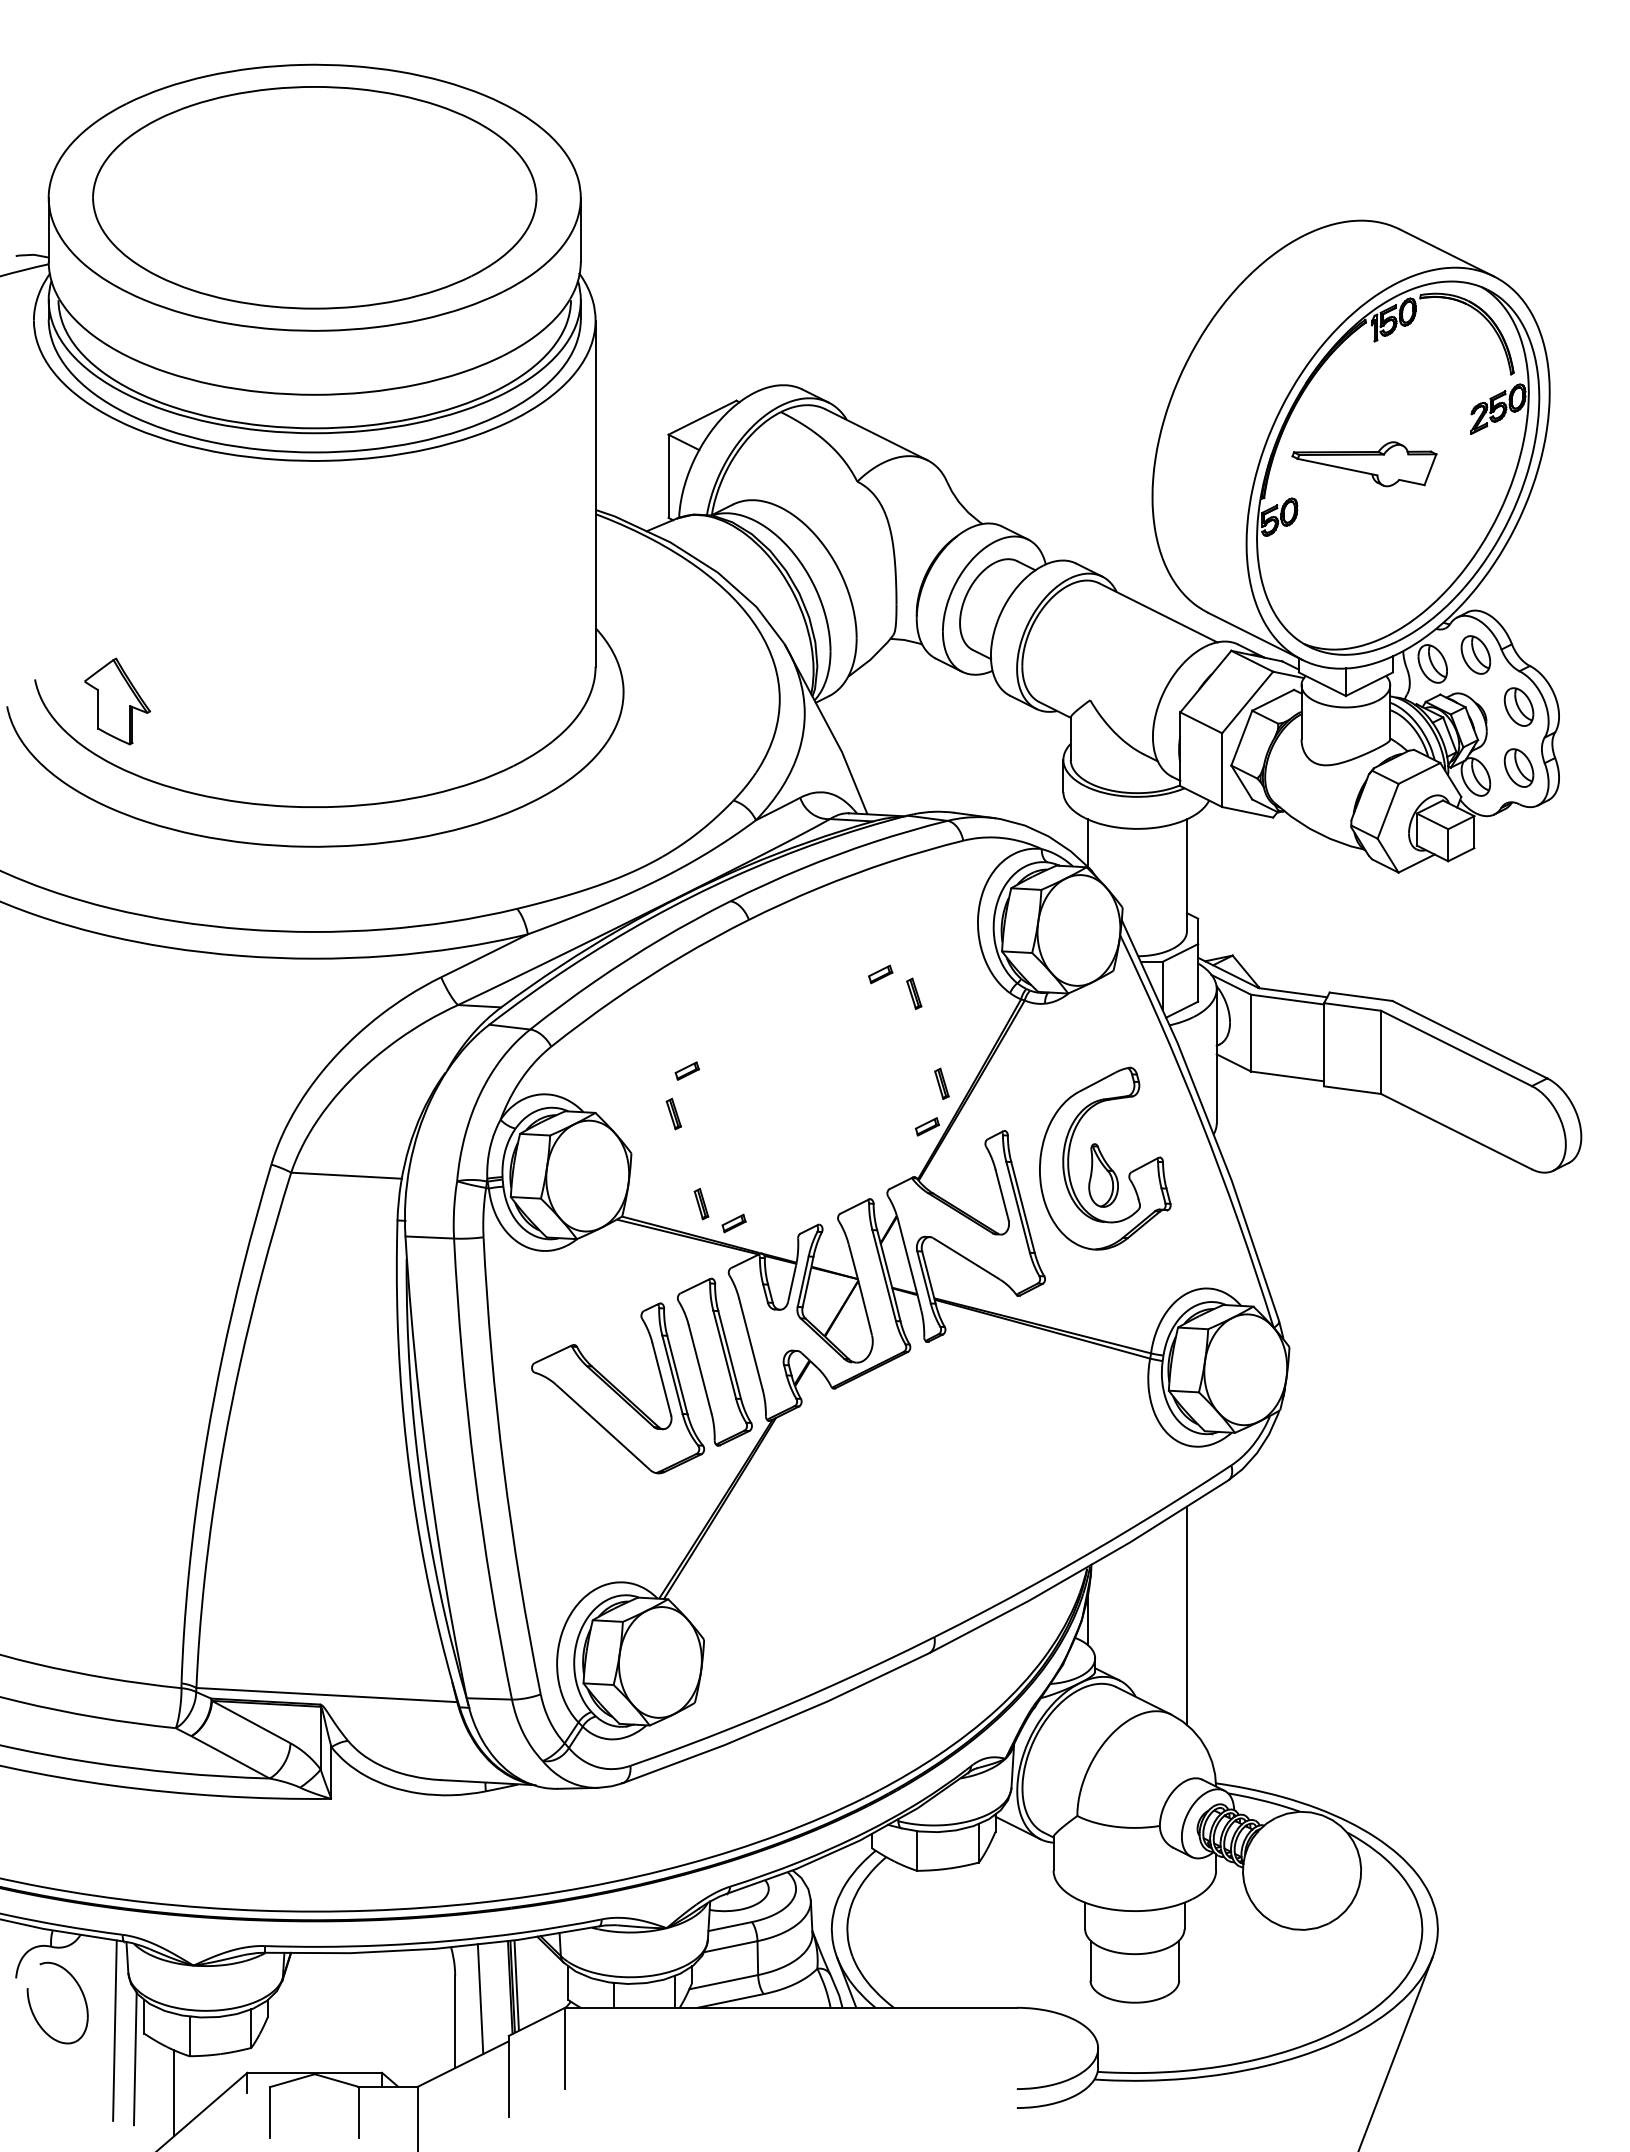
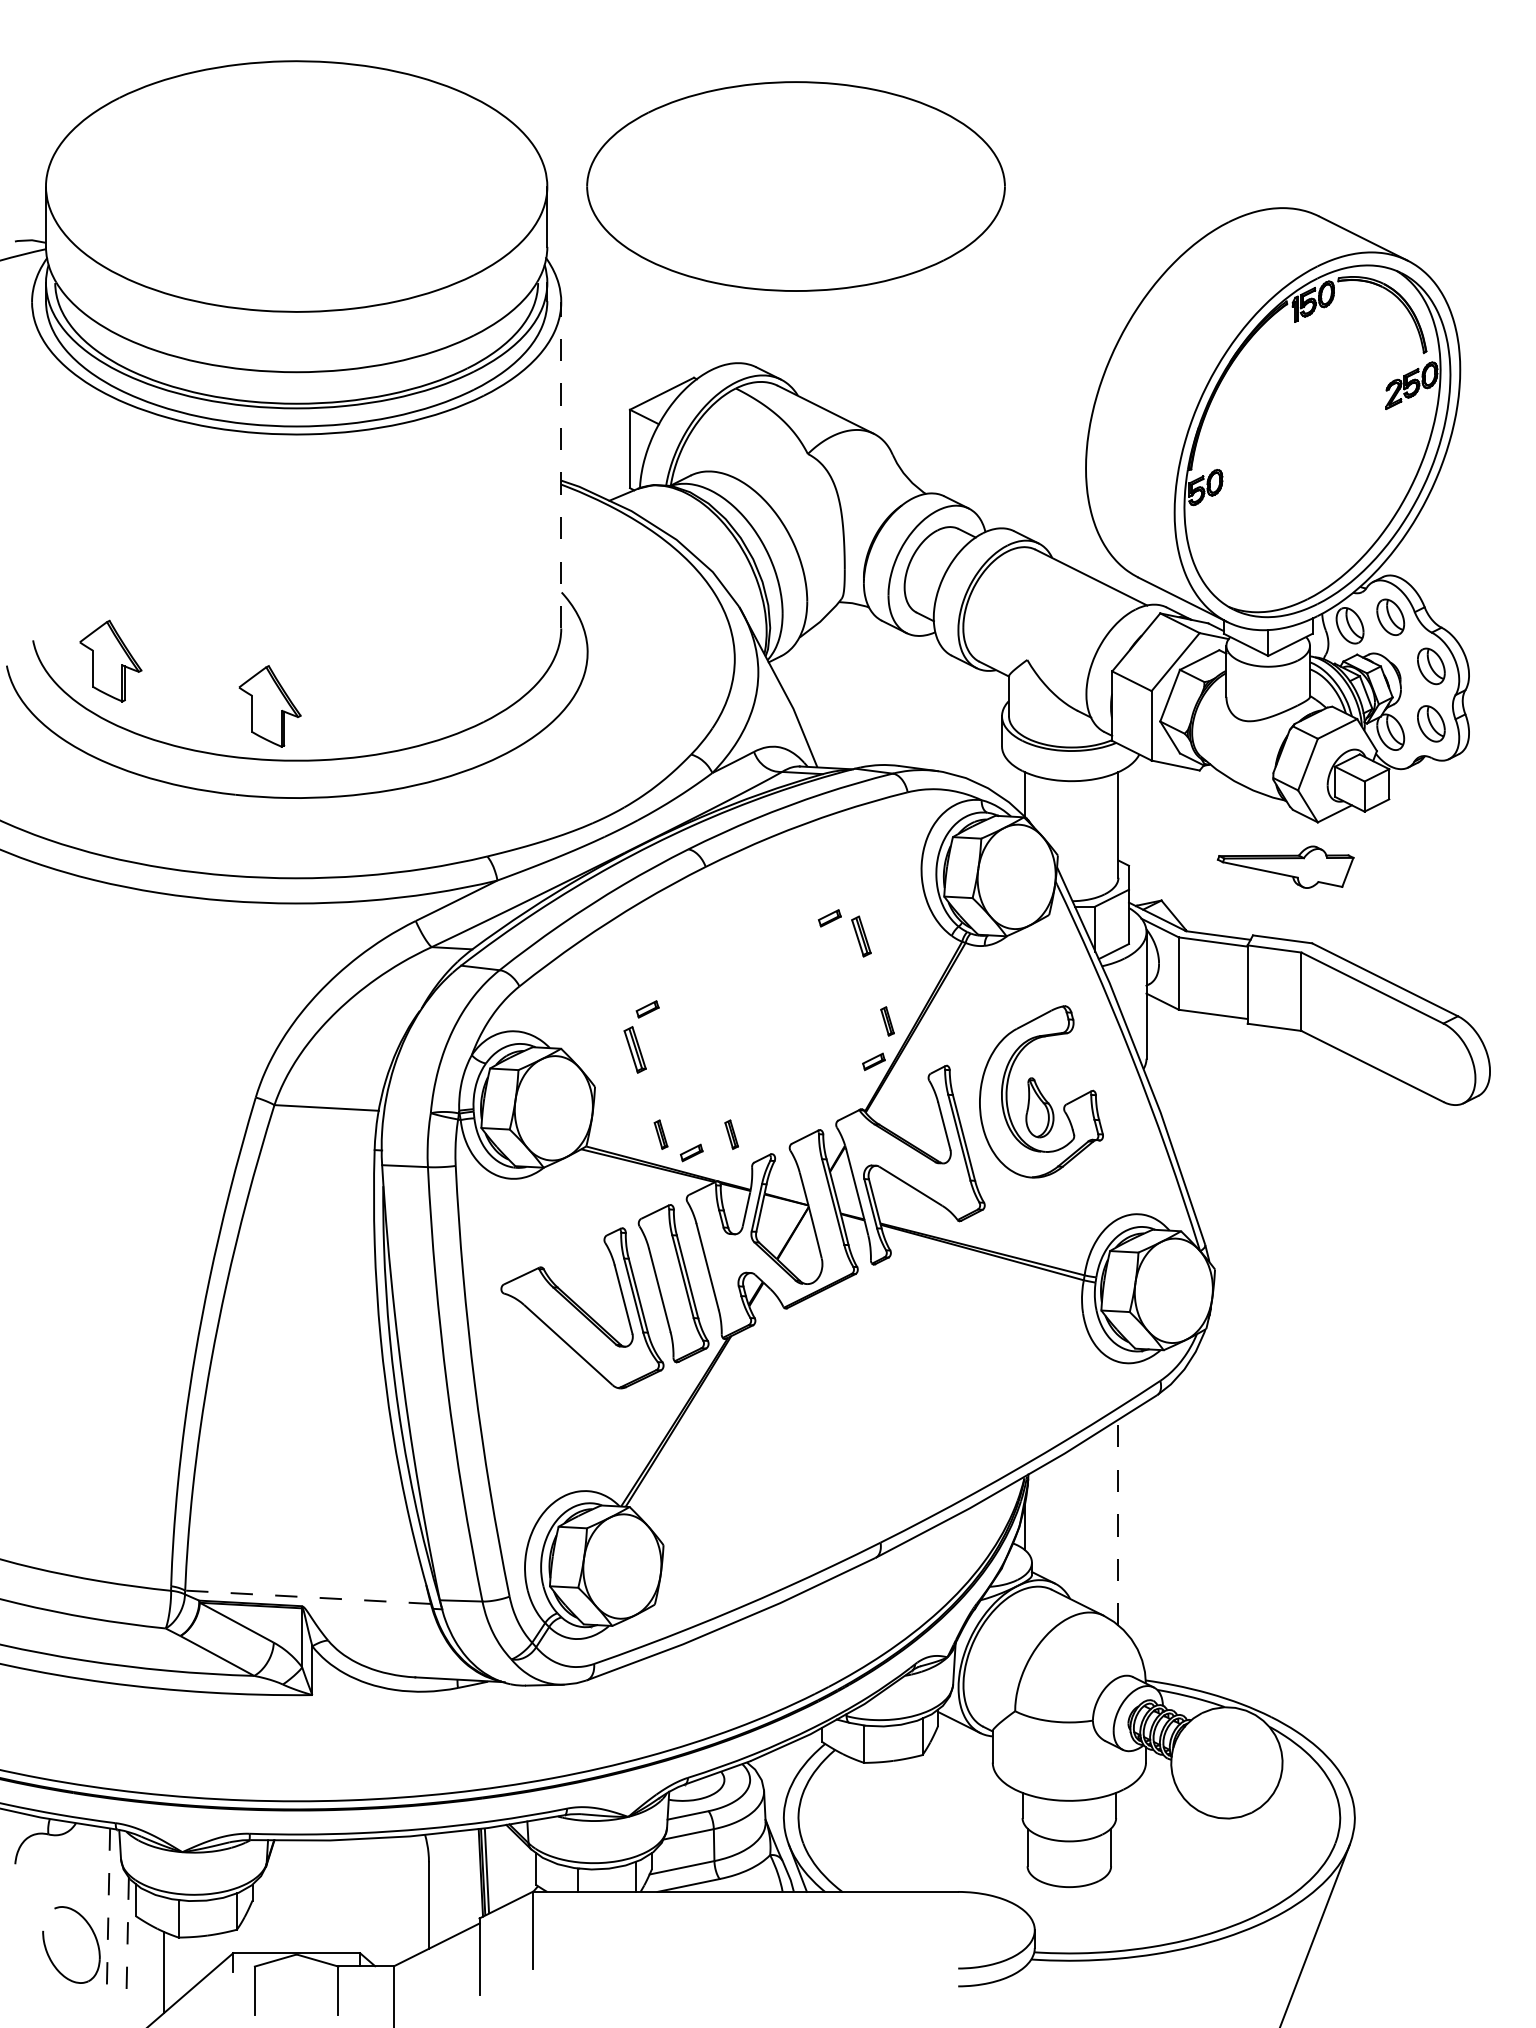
part: (314, 197) -> (795, 186), moved
part: (1364, 464) -> (1285, 867), moved
line: (595, 493) -> (561, 465), solid -> dashed
part: (286, 749) -> (270, 706), added
part: (914, 993) -> (861, 936), size x1.4
part: (673, 1113) -> (634, 1049), size x1.6
part: (776, 1204) -> (731, 1135), added
line: (1186, 1615) -> (1118, 1522), solid -> dashed
line: (326, 1695) -> (307, 1597), solid -> dashed
part: (80, 1990) -> (92, 1933), moved
line: (480, 1999) -> (452, 1884), removed
line: (114, 2031) -> (107, 1914), solid -> dashed
line: (135, 2059) -> (127, 1940), solid -> dashed

